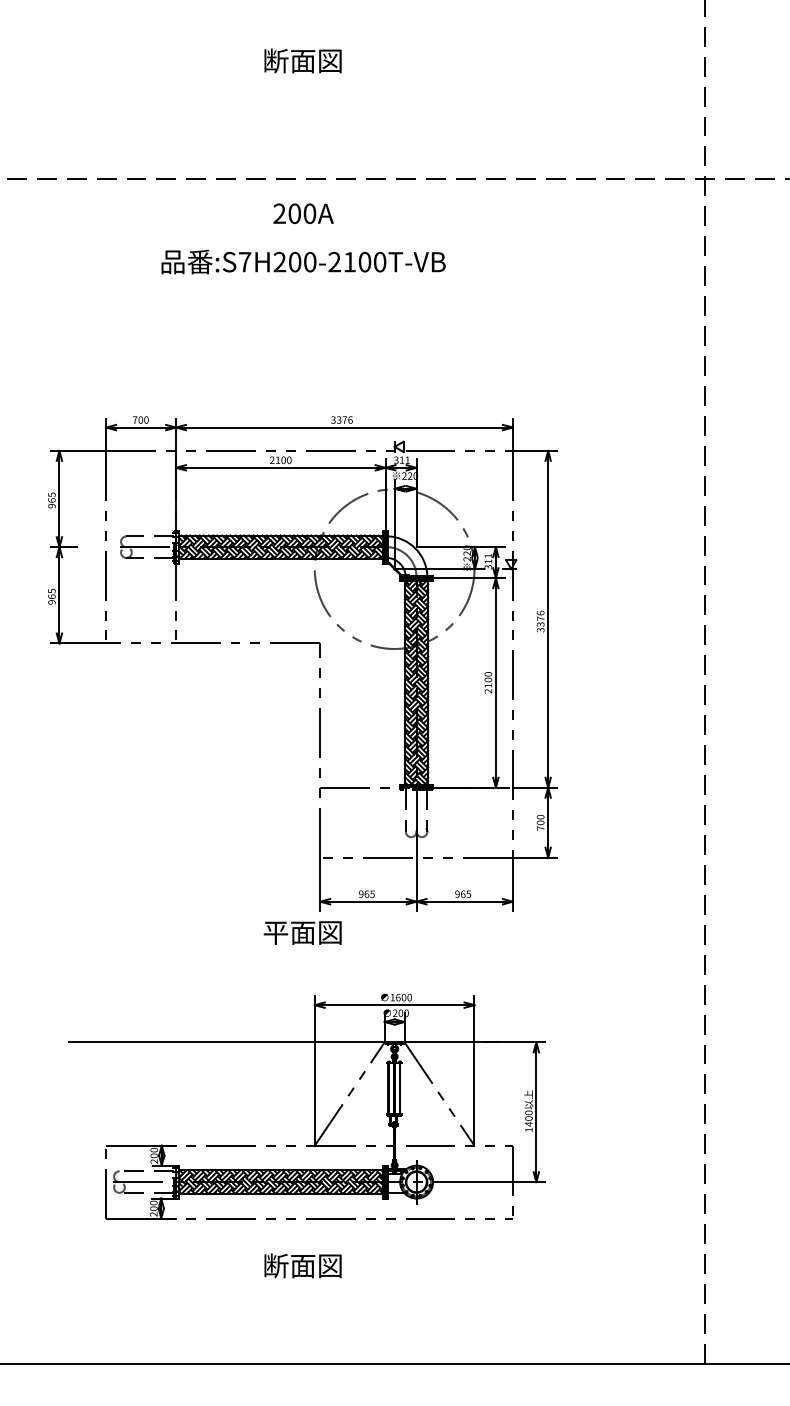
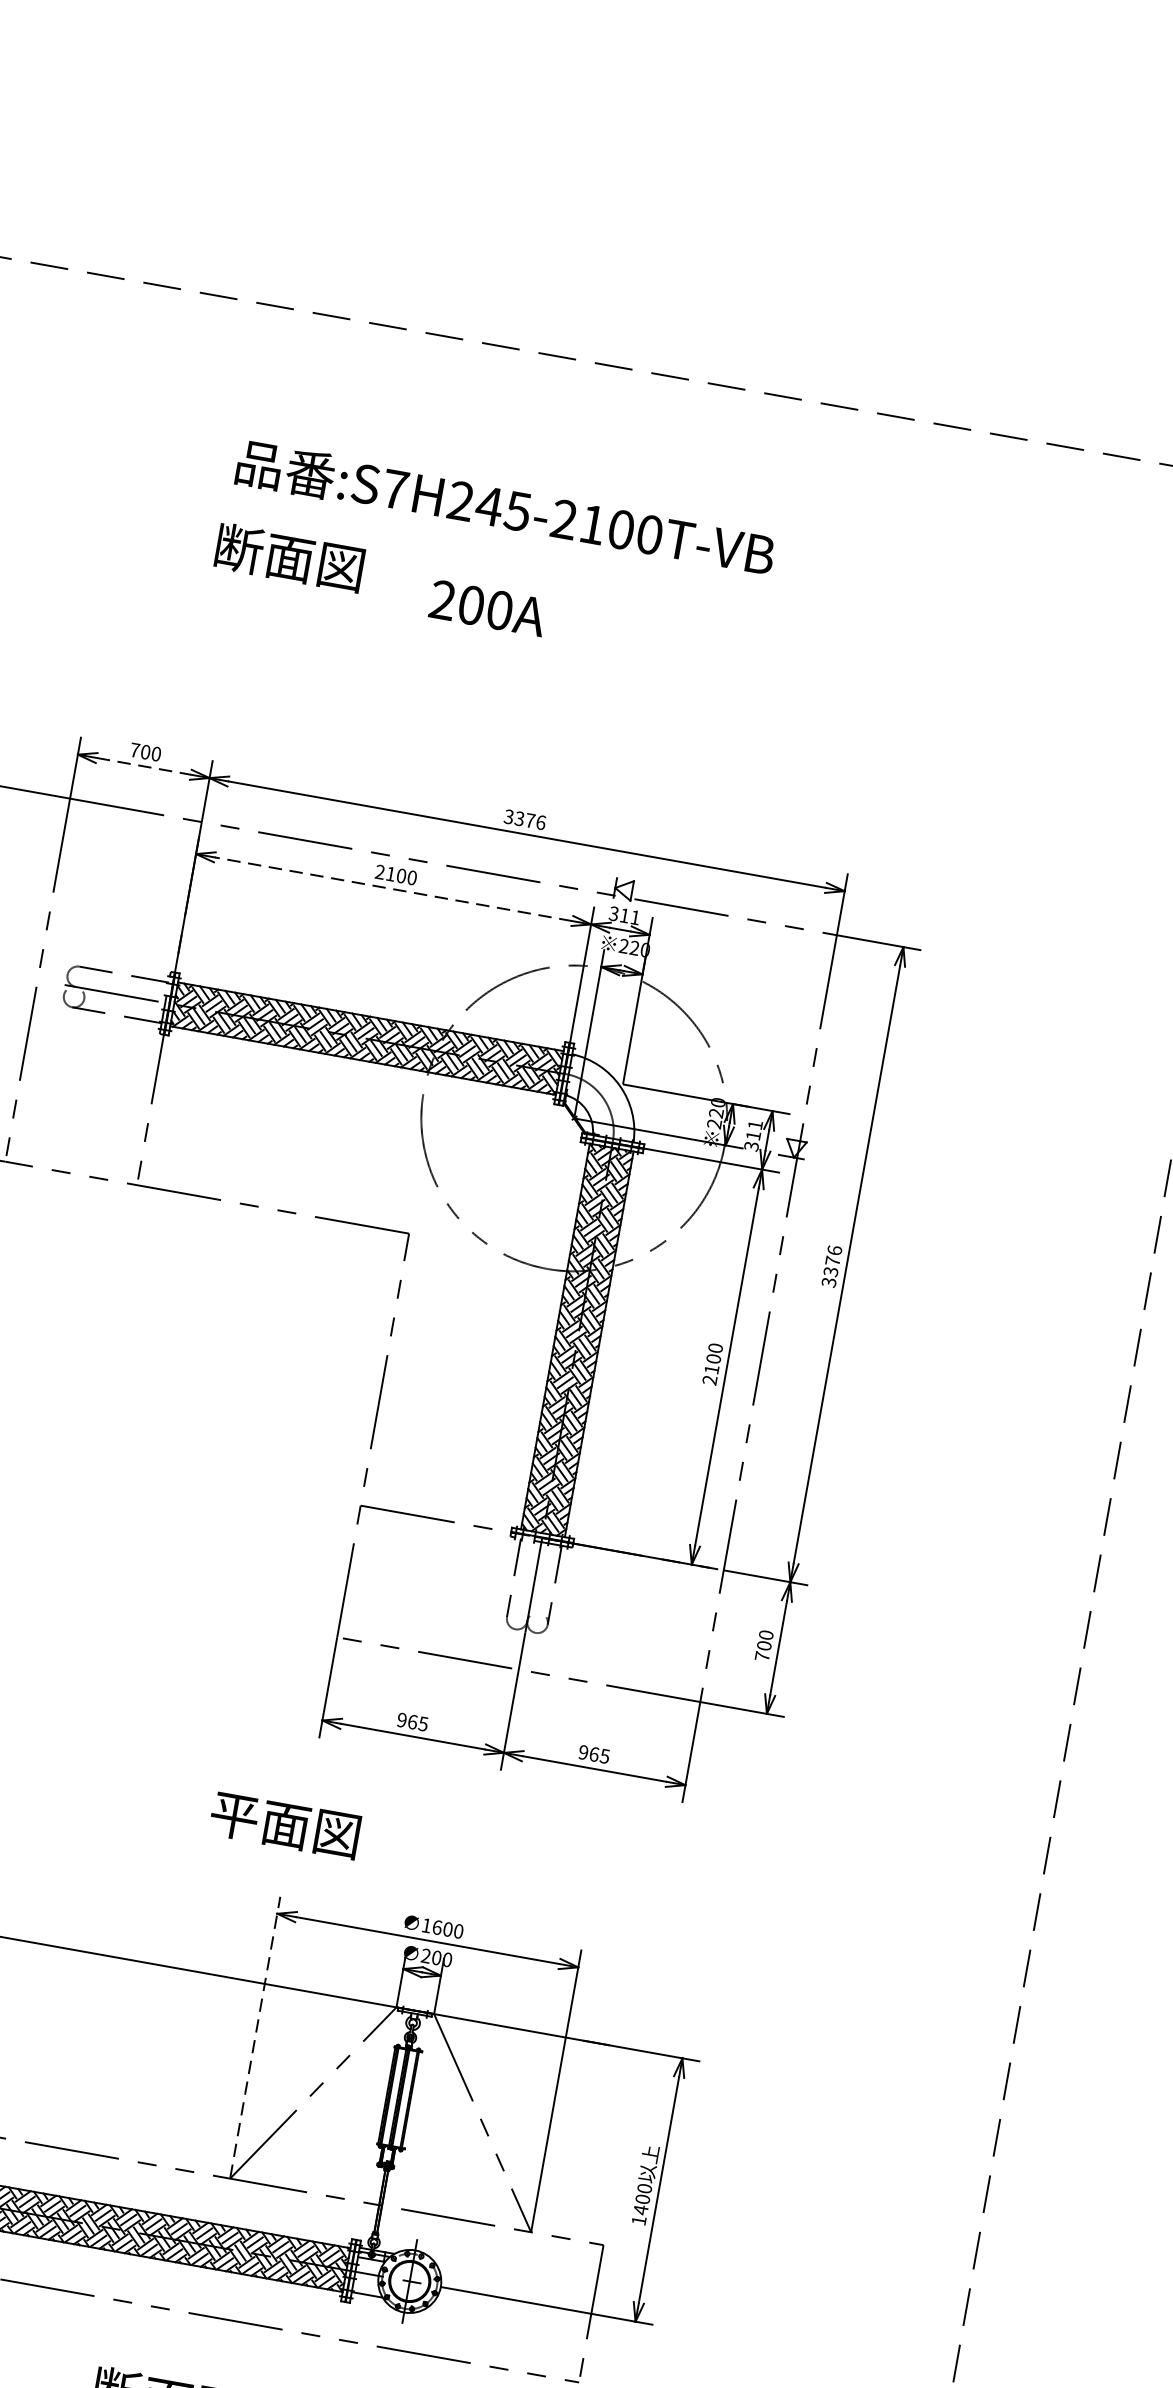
text: (302, 60) -> (288, 556), moved
text: (303, 213) -> (487, 607), moved
text: (302, 261) -> (503, 507), :S7H200-2100T-VB -> :S7H245-2100T-VB
line: (141, 427) -> (144, 766), solid -> dashed
line: (280, 467) -> (393, 888), solid -> dashed
text: (302, 932) -> (284, 1824), moved
line: (314, 1070) -> (254, 2036), solid -> dashed

